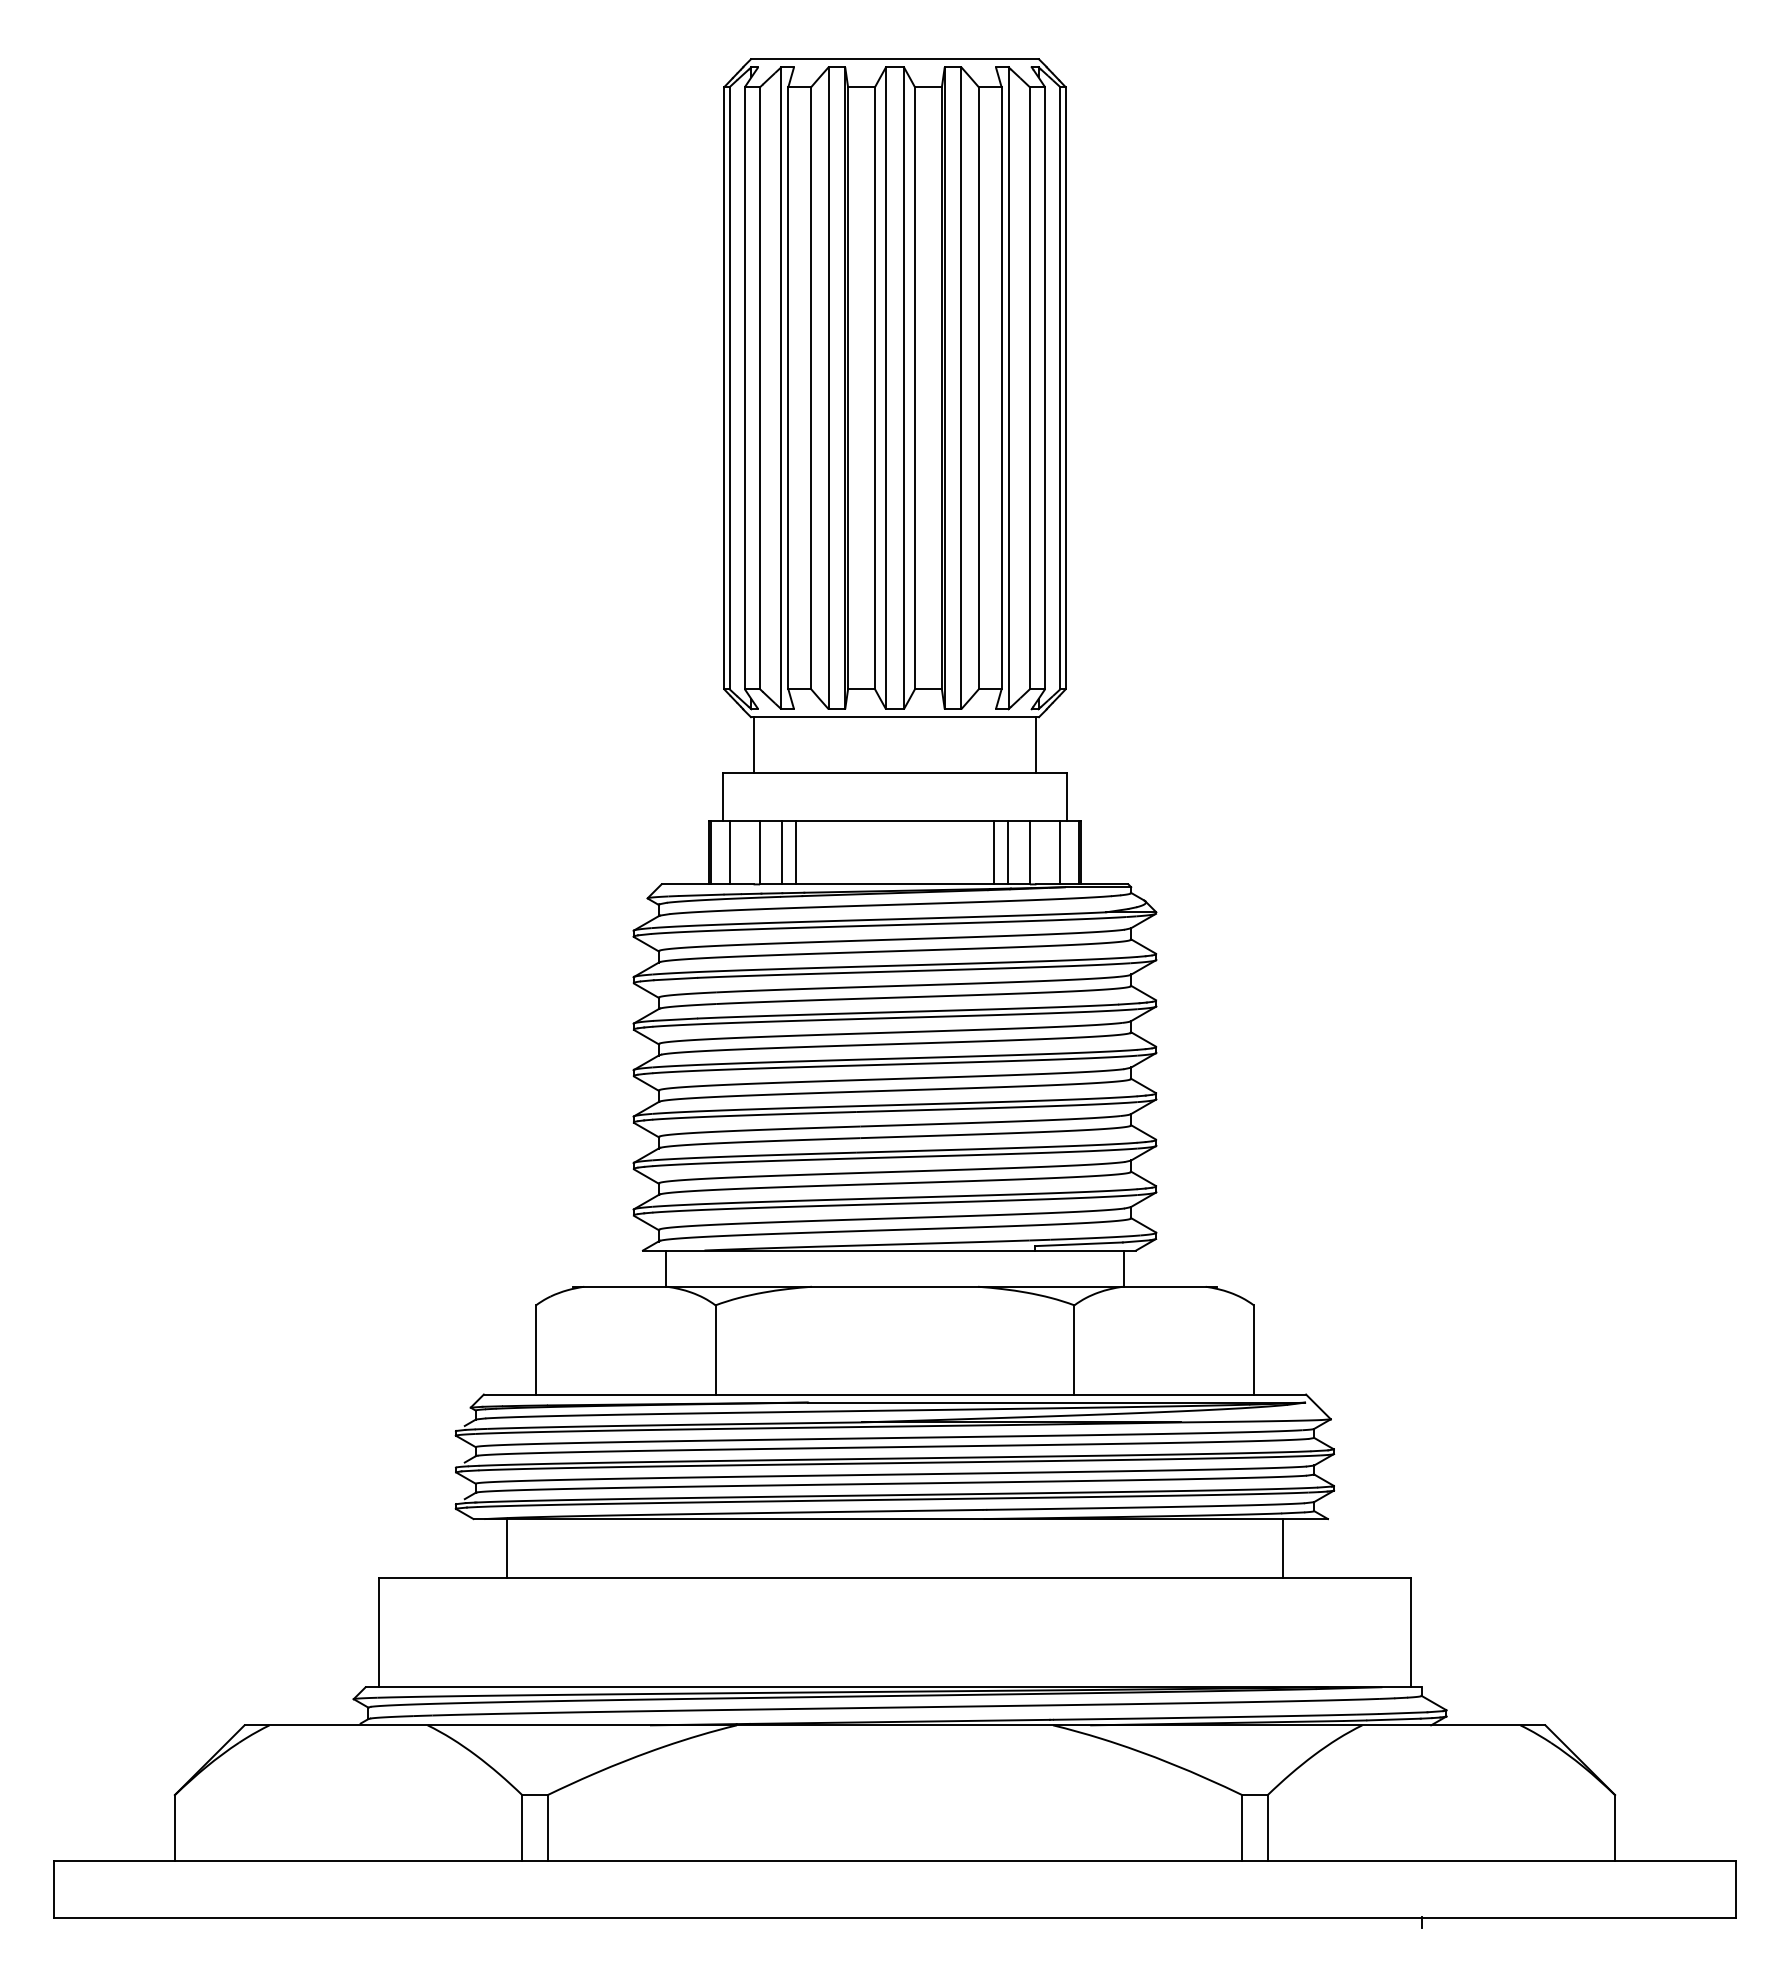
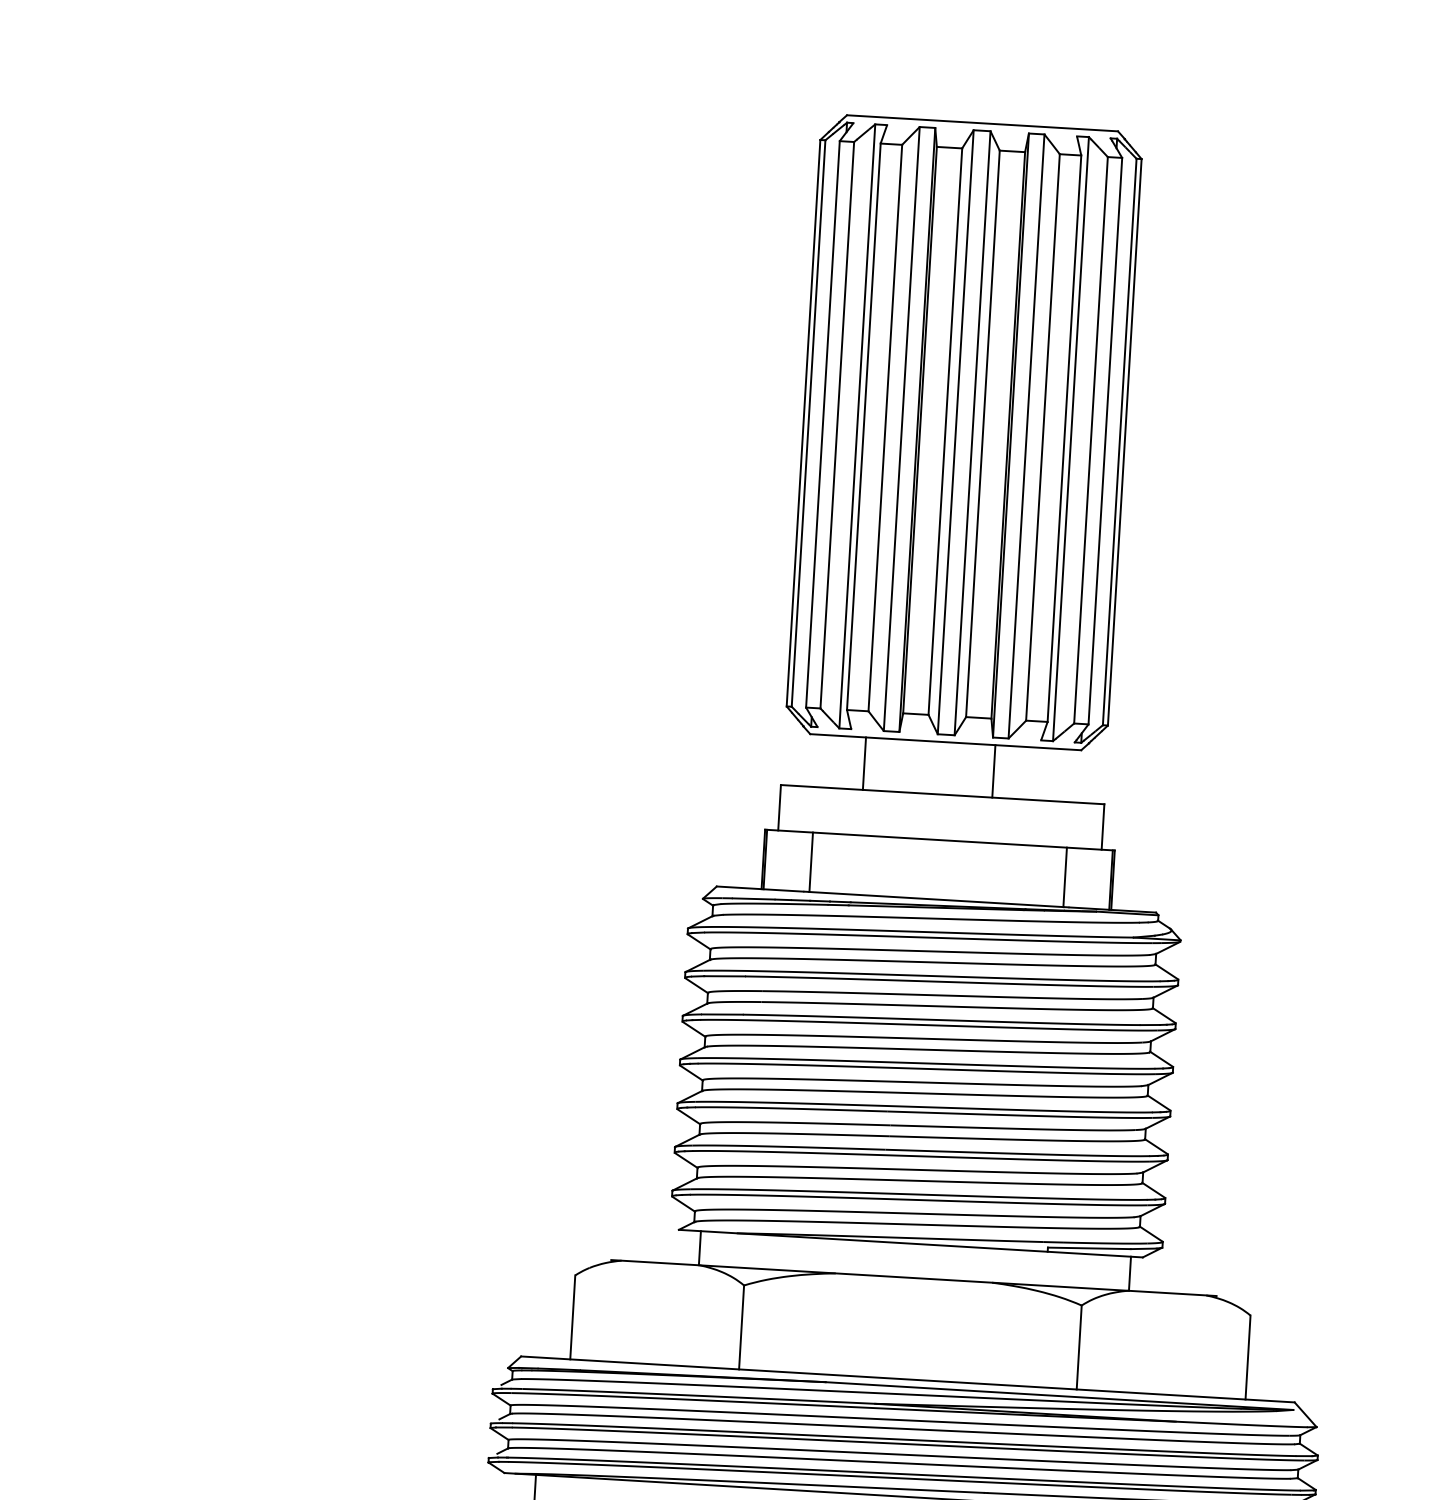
line: (754, 744) -> (864, 763), moved
line: (1035, 744) -> (993, 770), moved
line: (730, 852) -> (783, 860), removed
line: (782, 852) -> (832, 863), removed
line: (796, 852) -> (845, 864), removed
line: (993, 852) -> (1030, 875), removed
line: (1007, 852) -> (1044, 875), removed
line: (1059, 852) -> (1092, 878), removed

